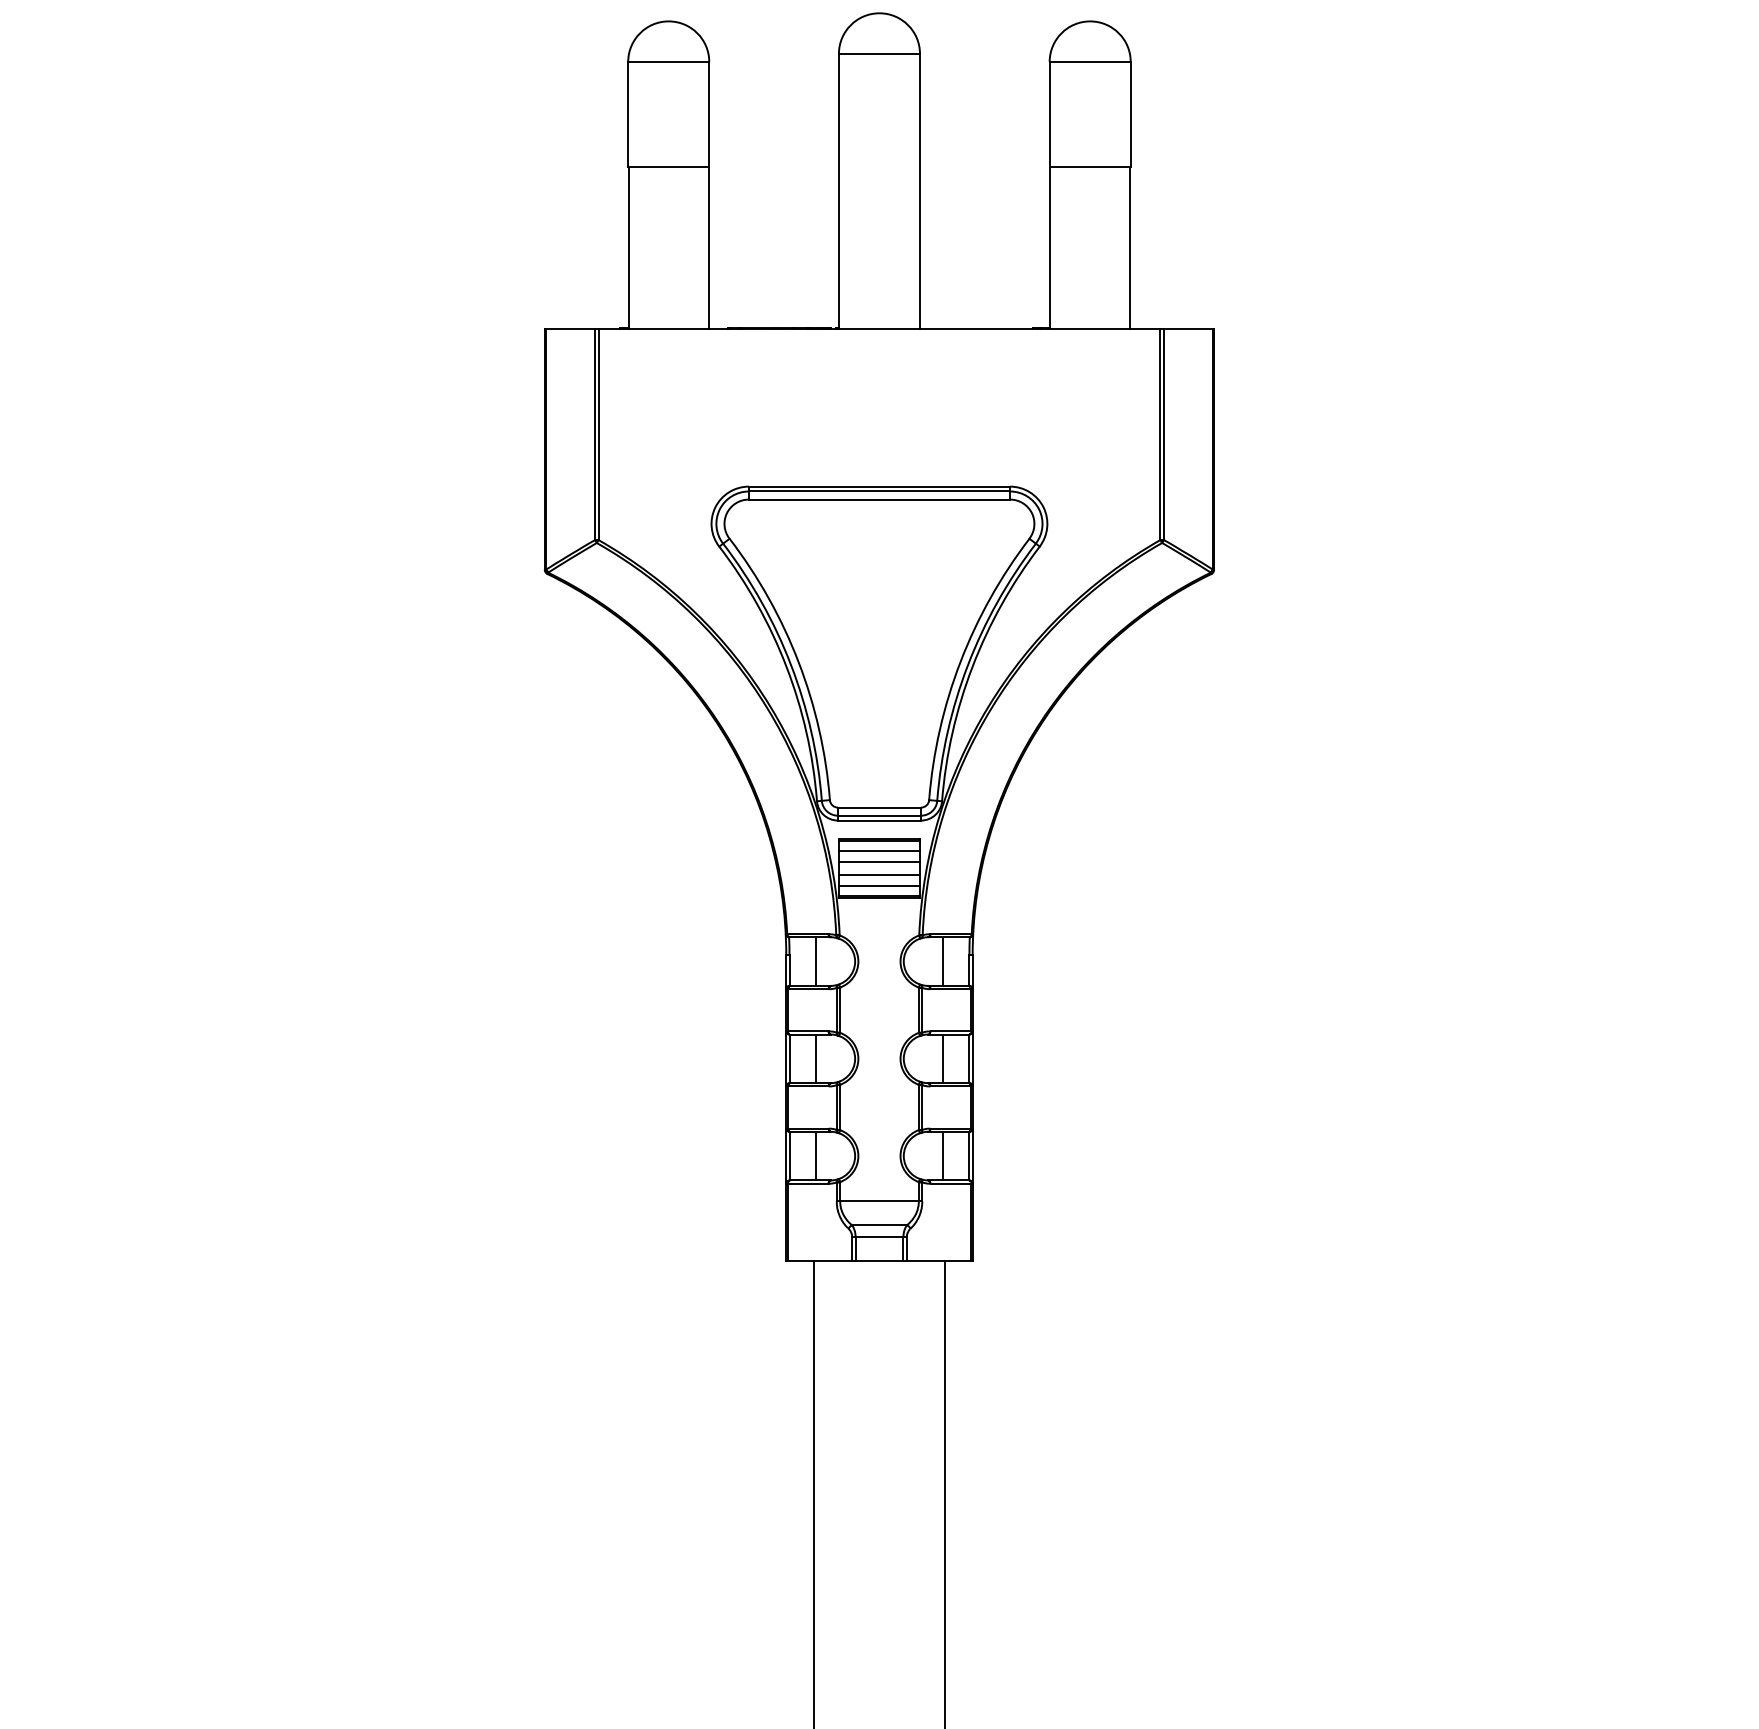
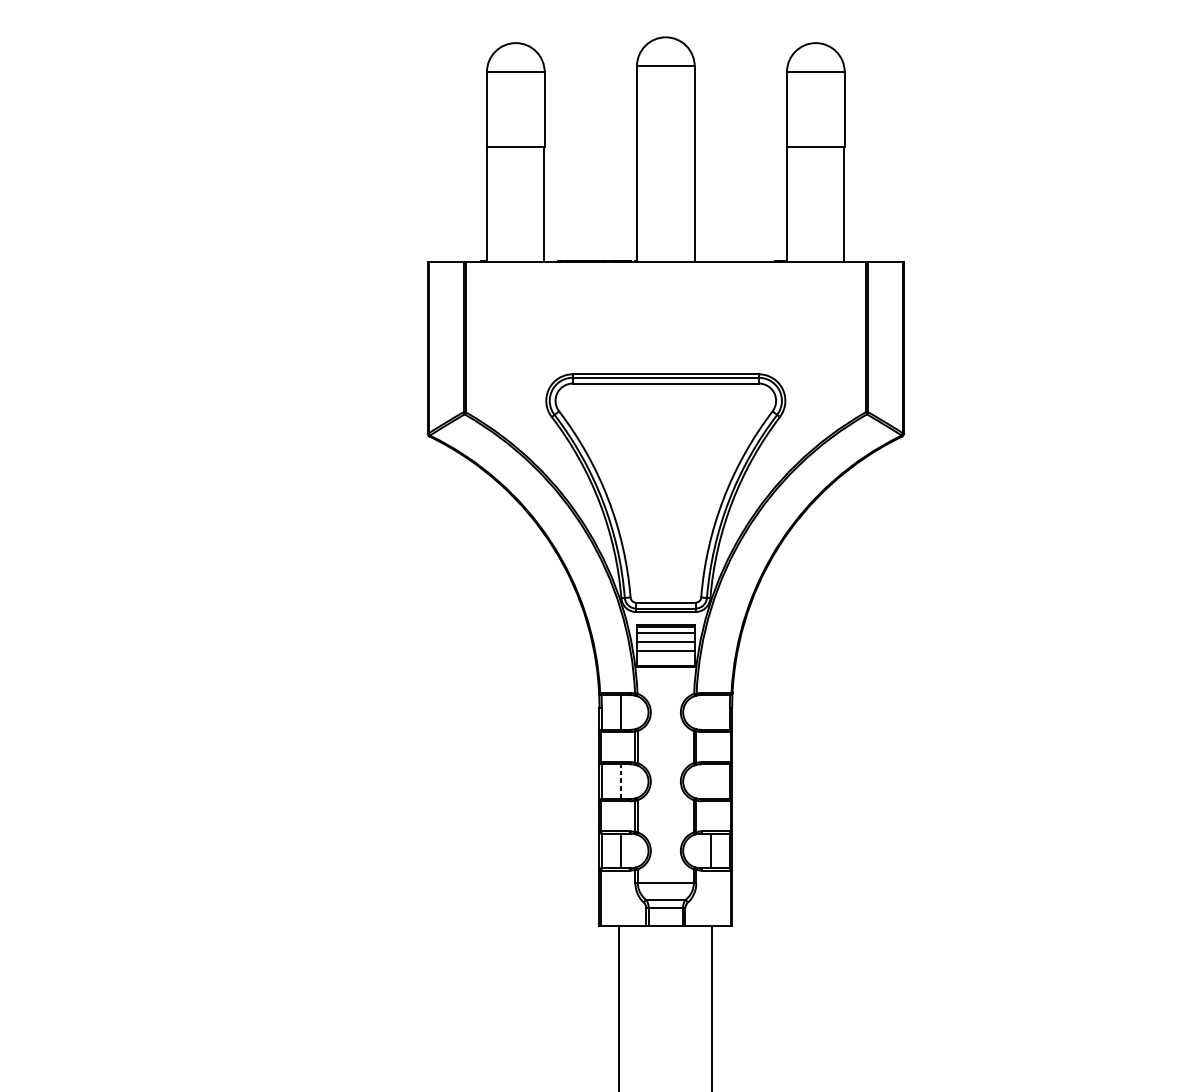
line: (878, 886) -> (665, 658), removed
line: (942, 961) -> (710, 712), removed
line: (816, 1058) -> (621, 781), solid -> dashed
line: (942, 1058) -> (710, 781), removed

